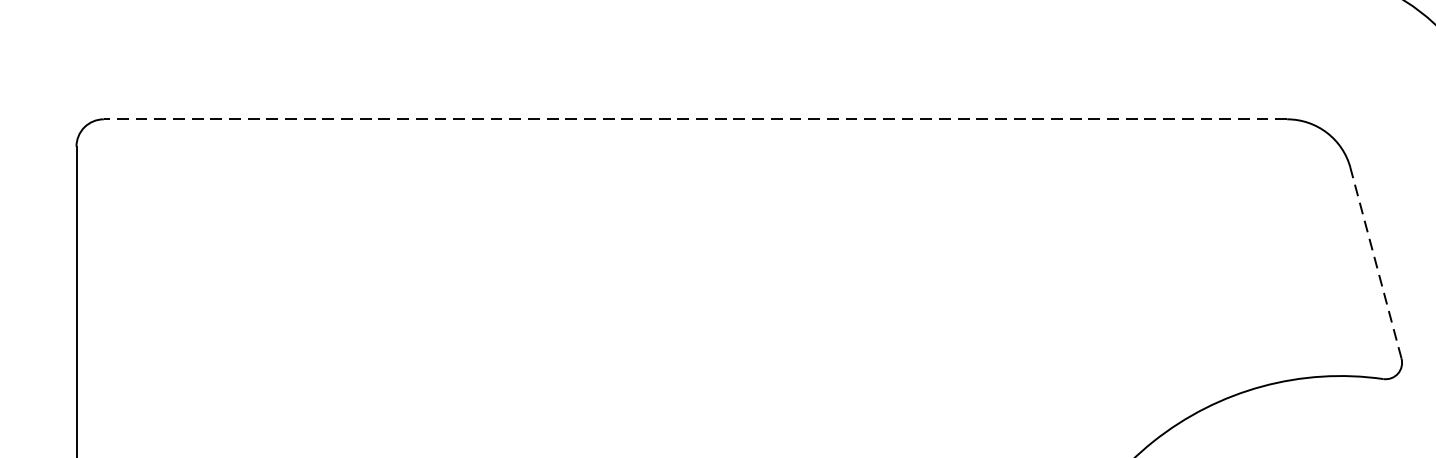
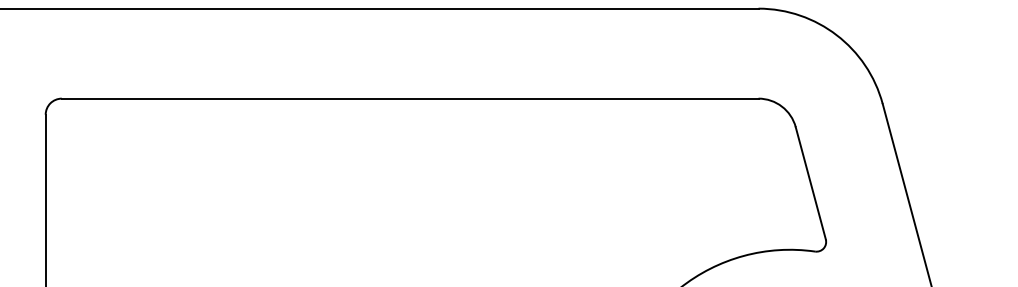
line: (694, 119) -> (409, 98), dashed -> solid
line: (1375, 261) -> (810, 182), dashed -> solid

